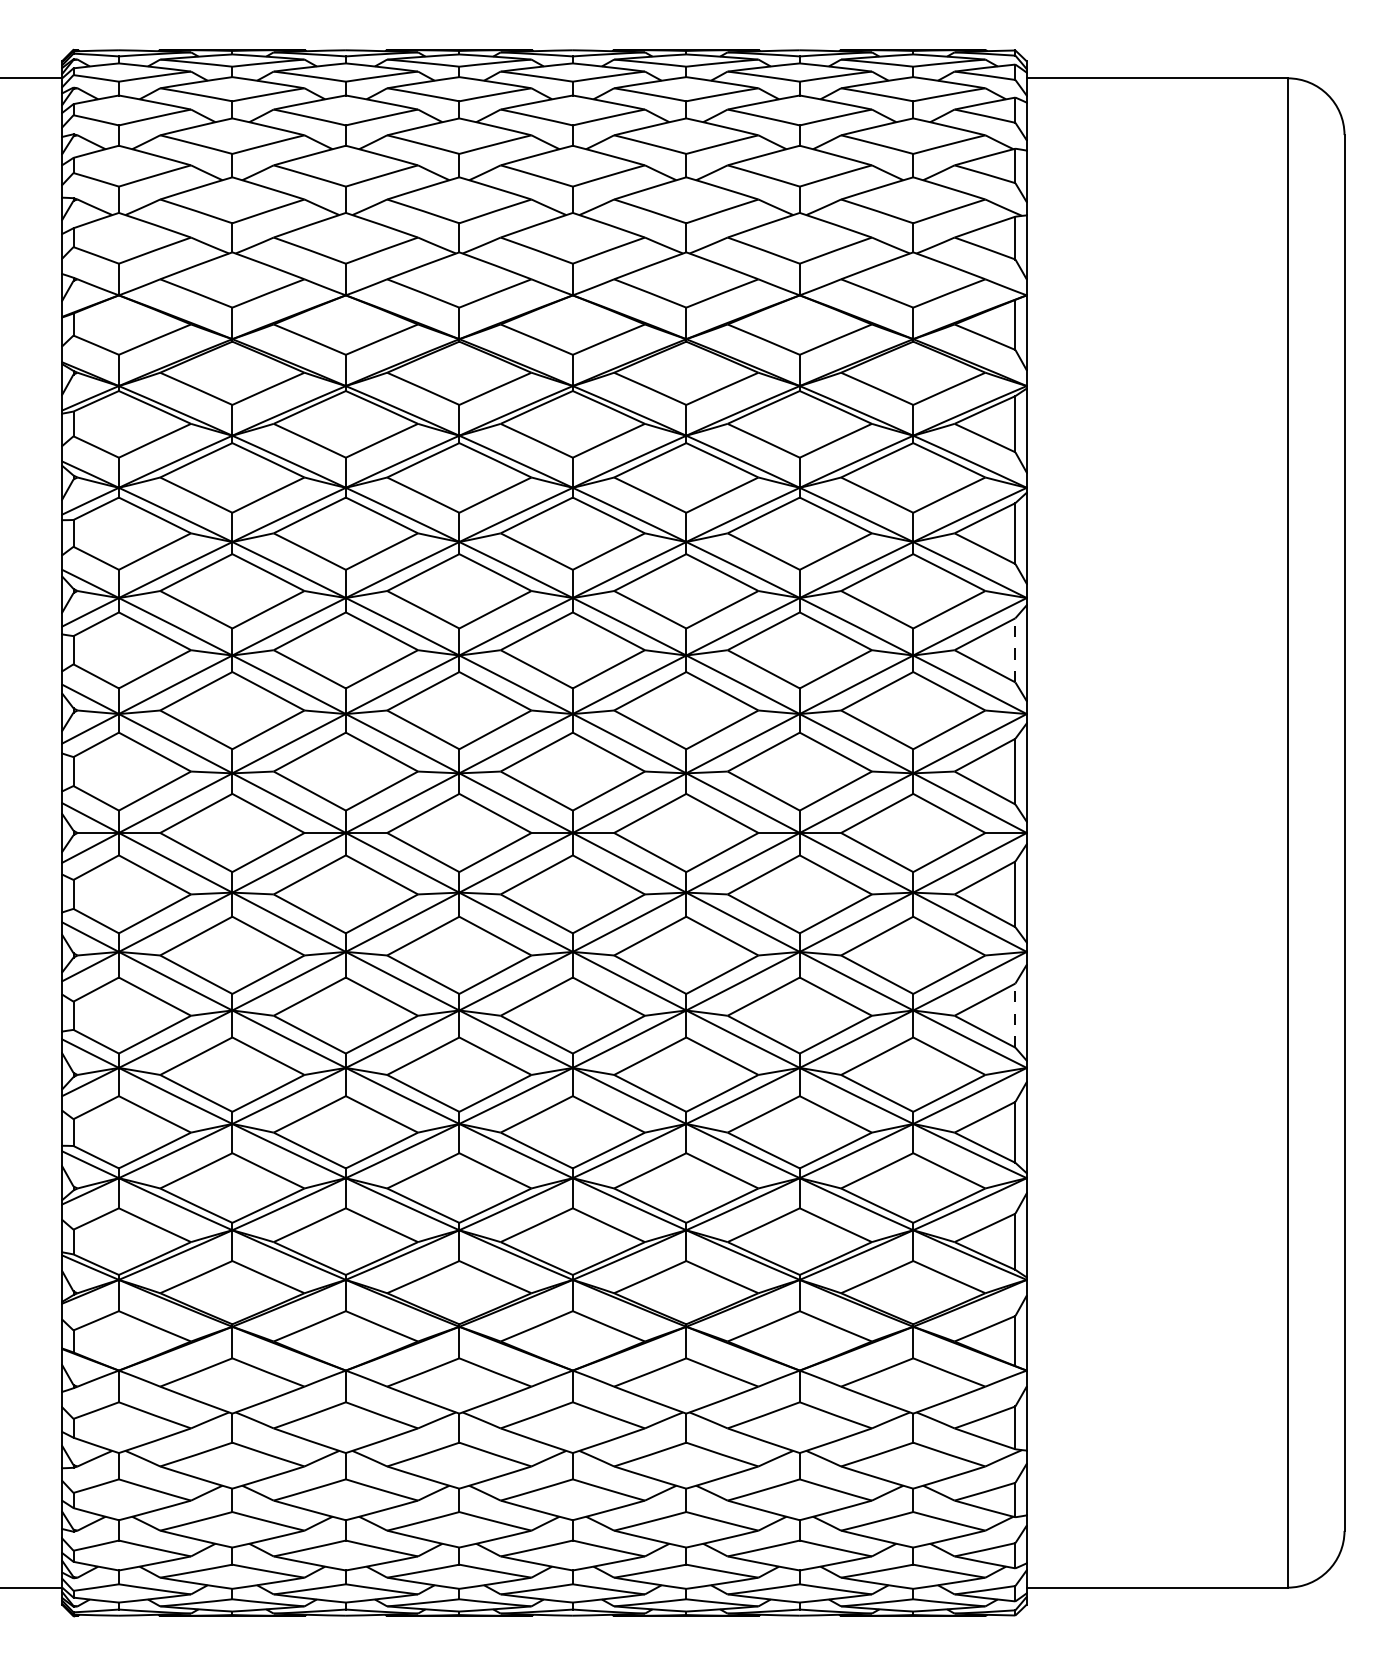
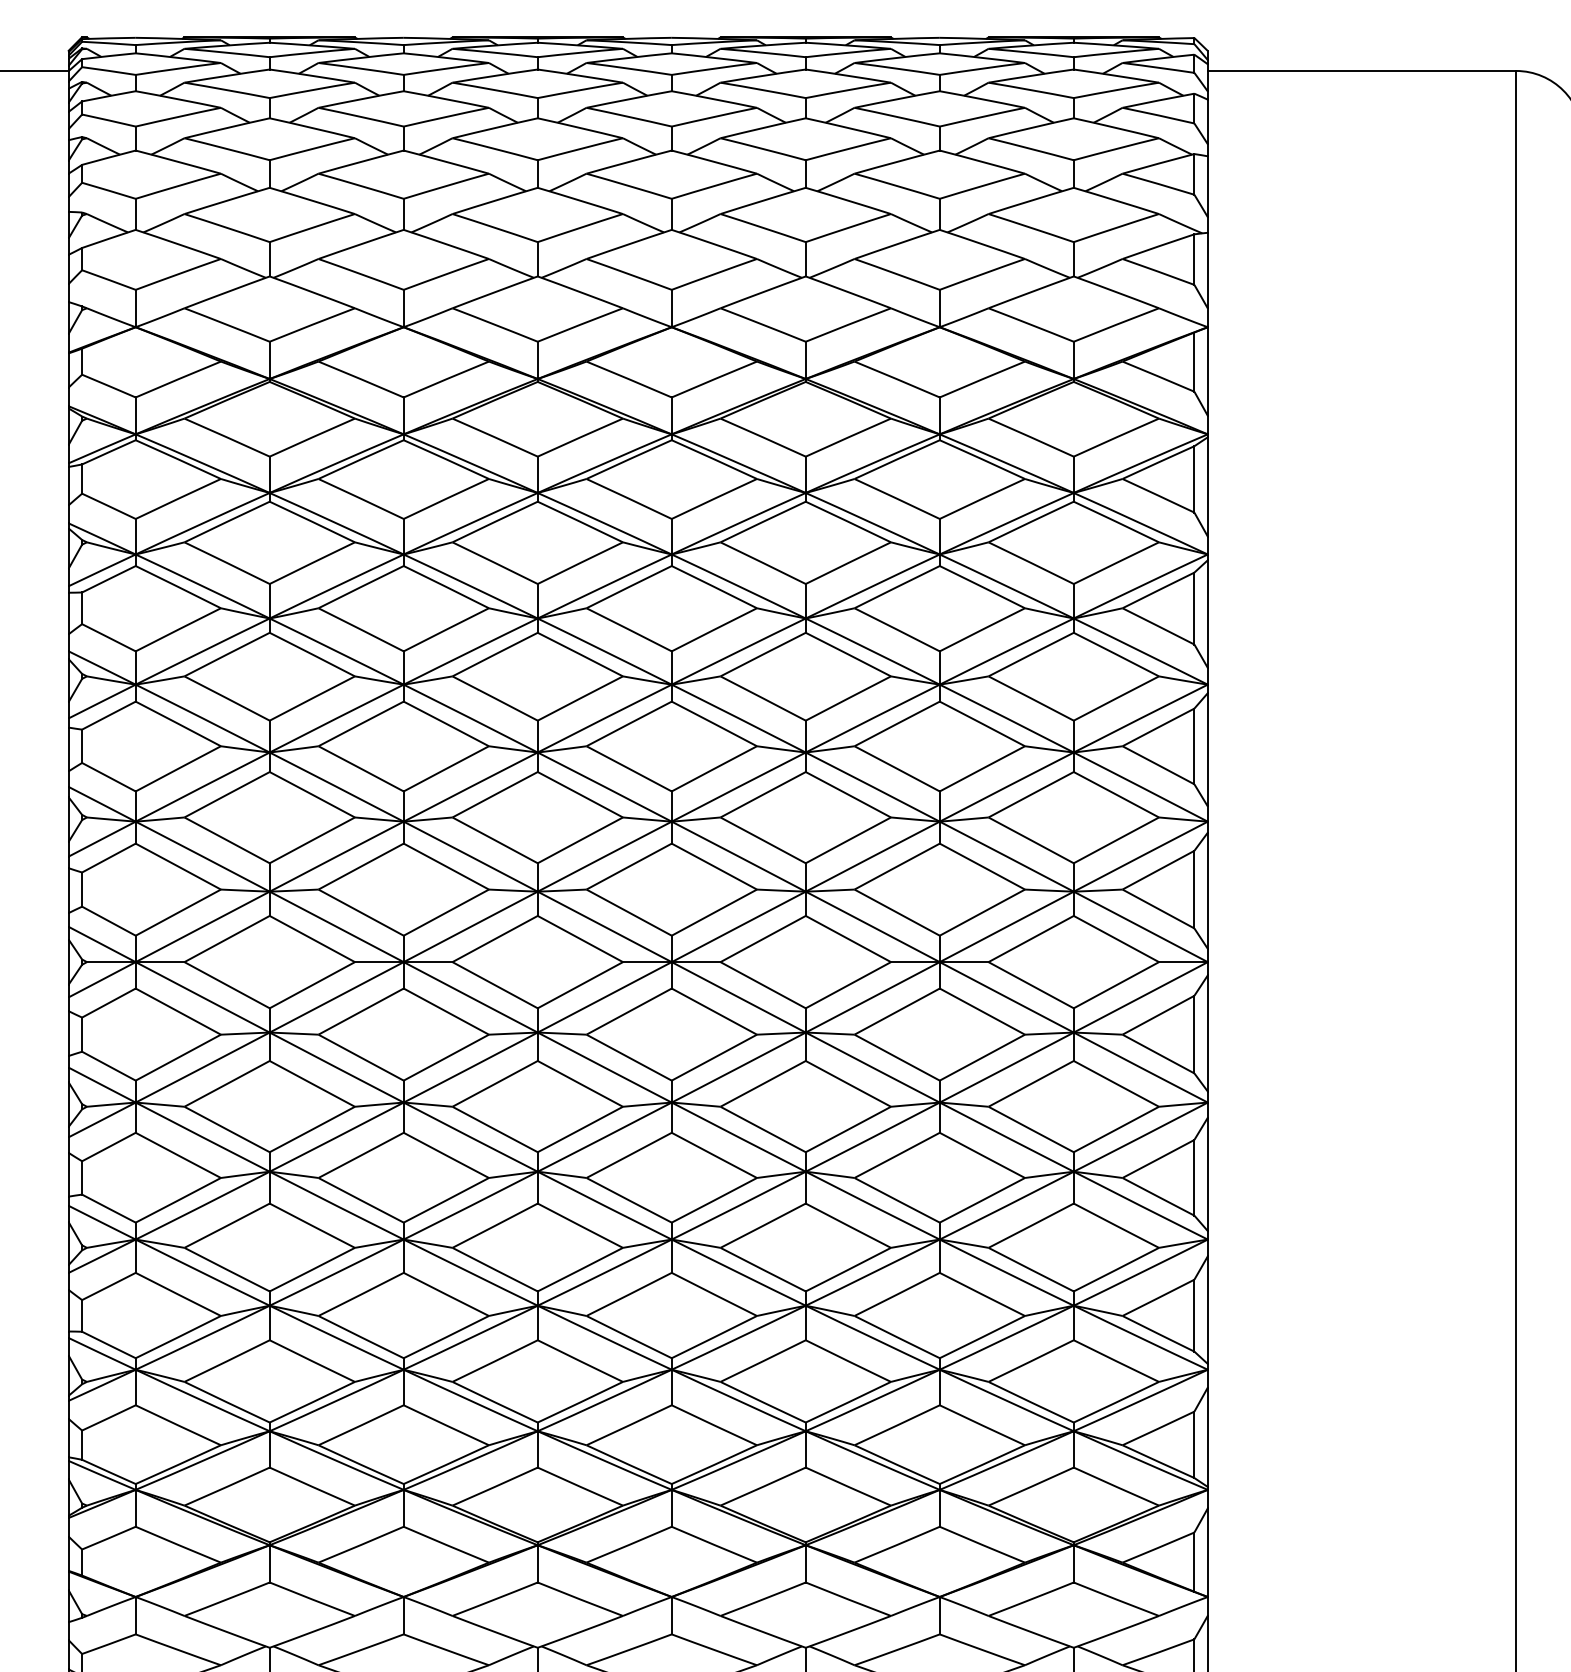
line: (1015, 649) -> (1194, 745), dashed -> solid
line: (1015, 1015) -> (1194, 1177), dashed -> solid

